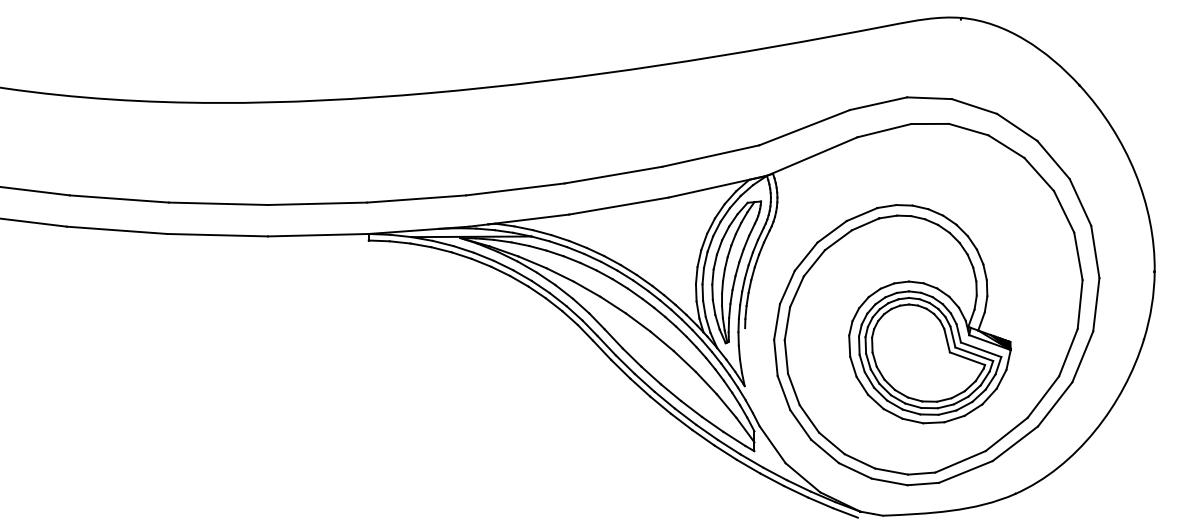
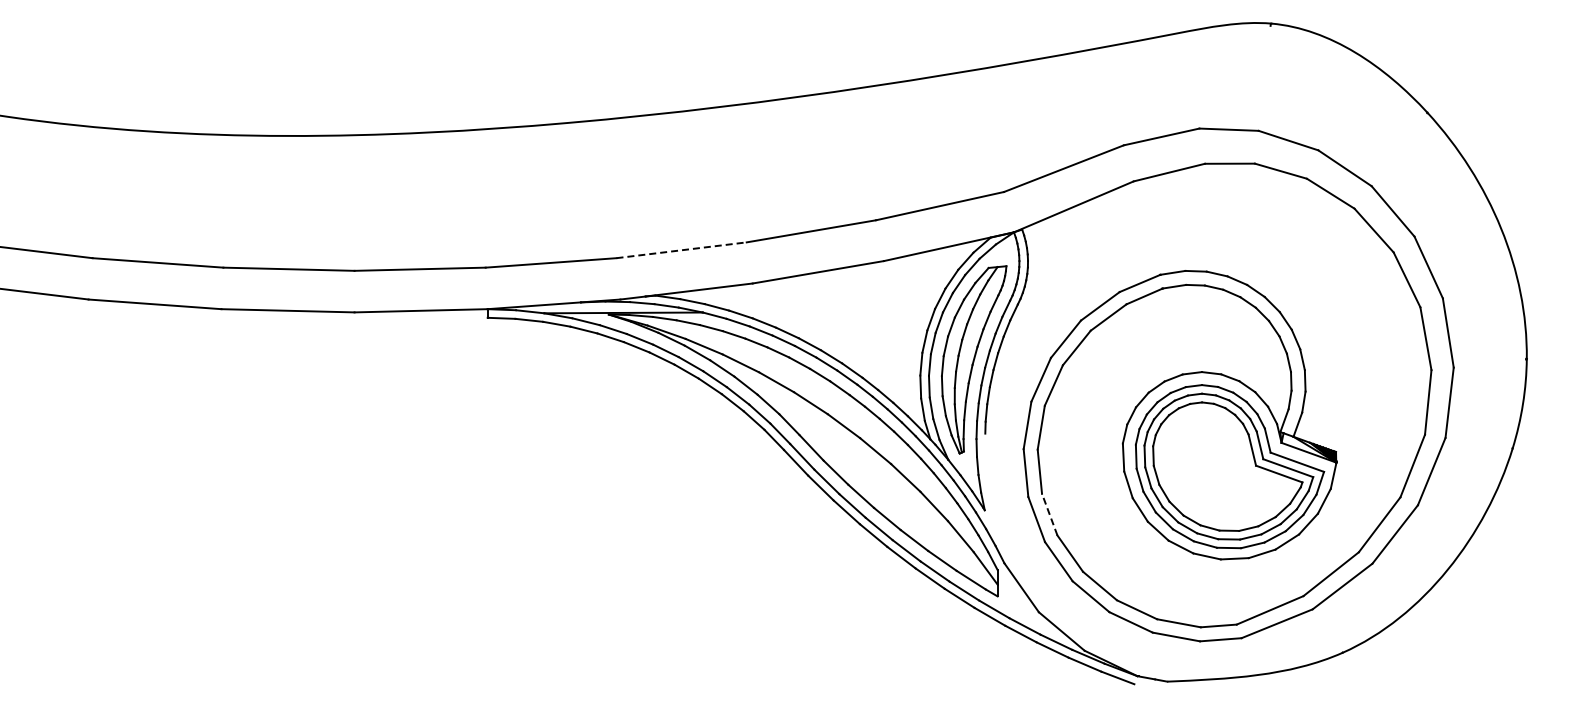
line: (515, 189) -> (681, 250), solid -> dashed
line: (793, 389) -> (1049, 514), solid -> dashed

